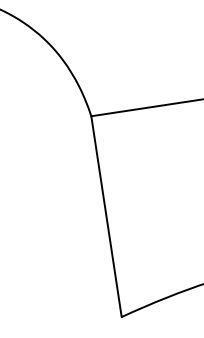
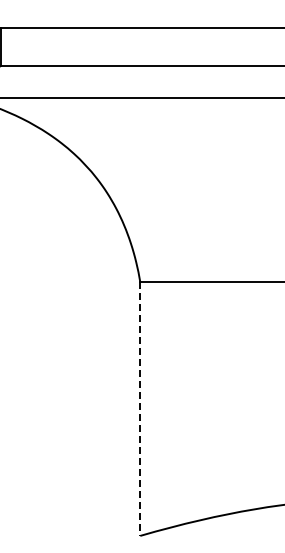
line: (106, 216) -> (140, 409), solid -> dashed

